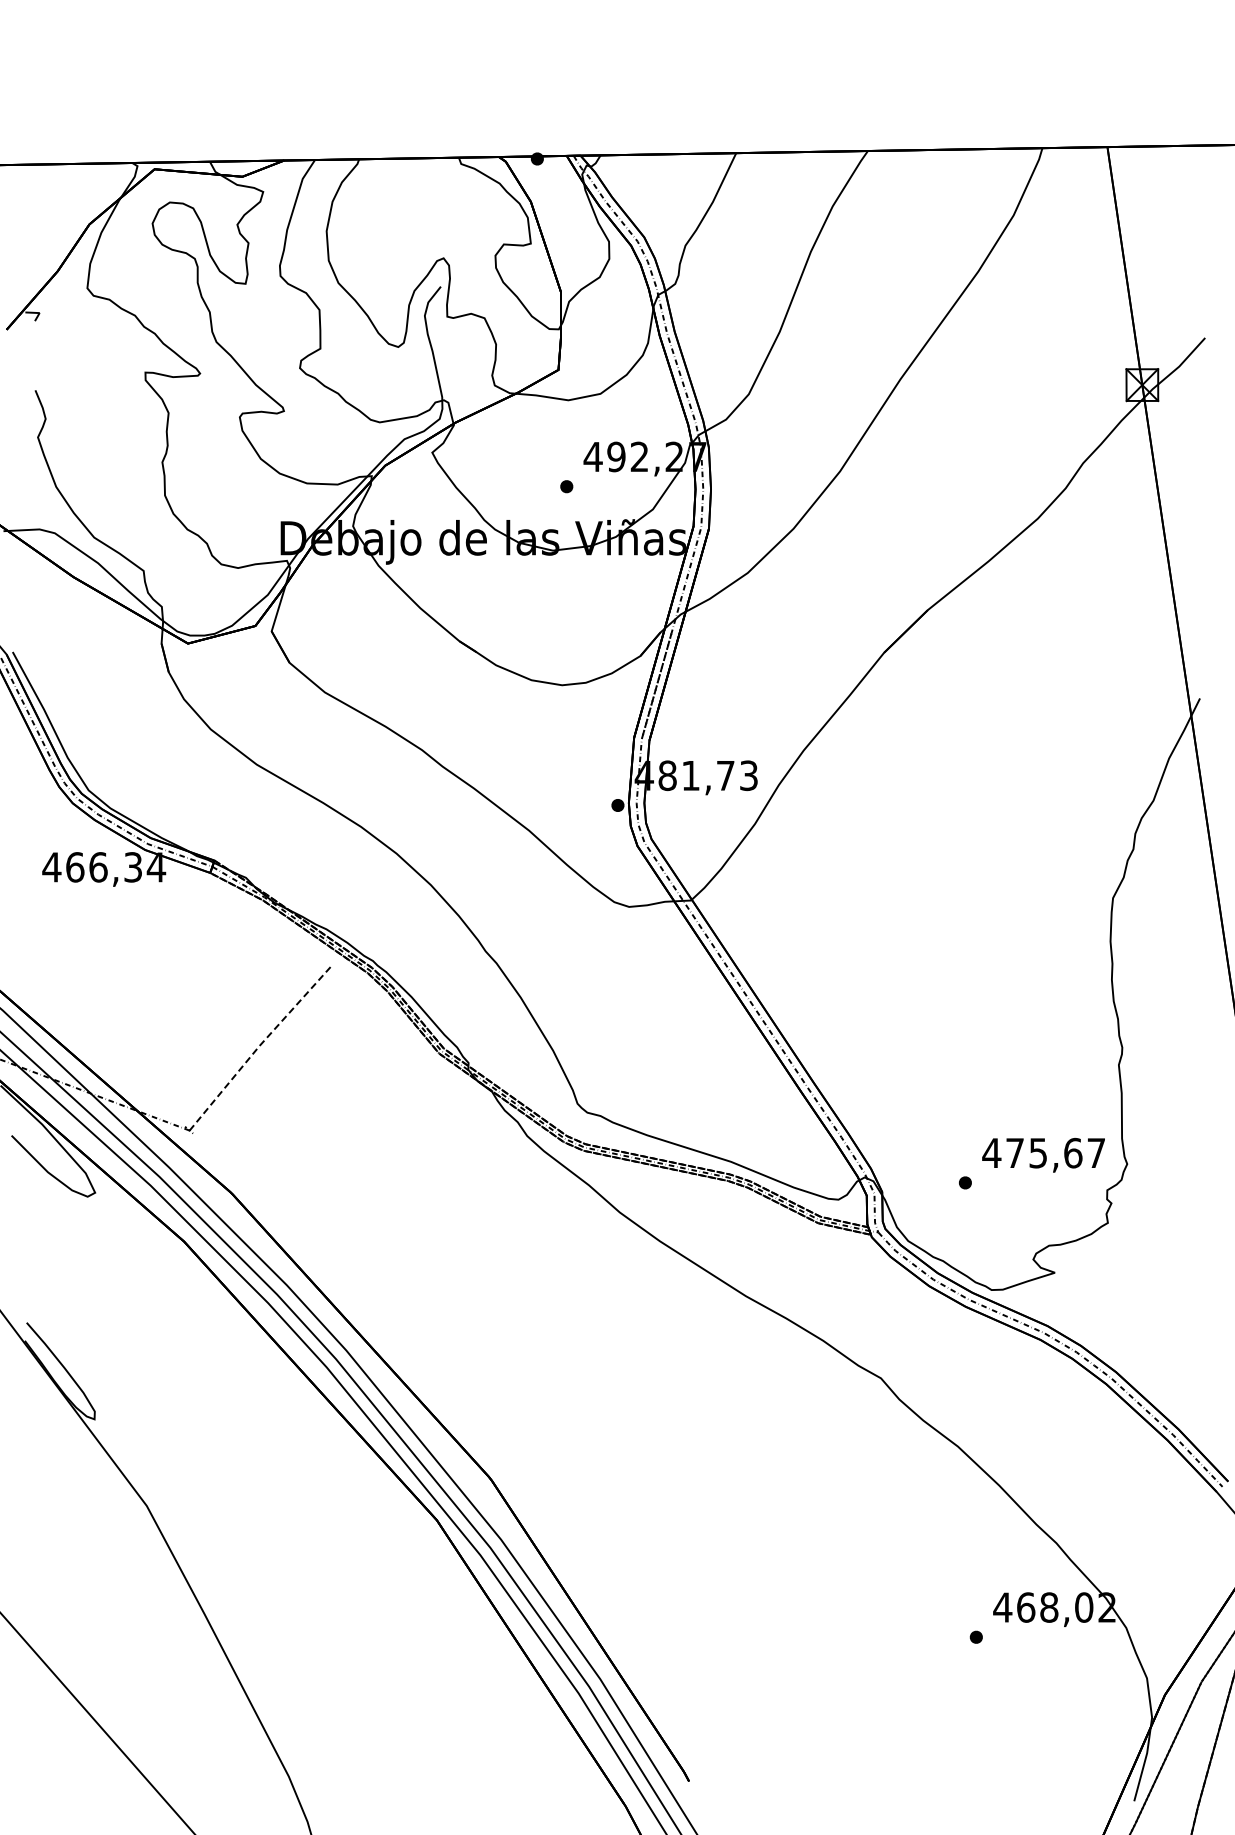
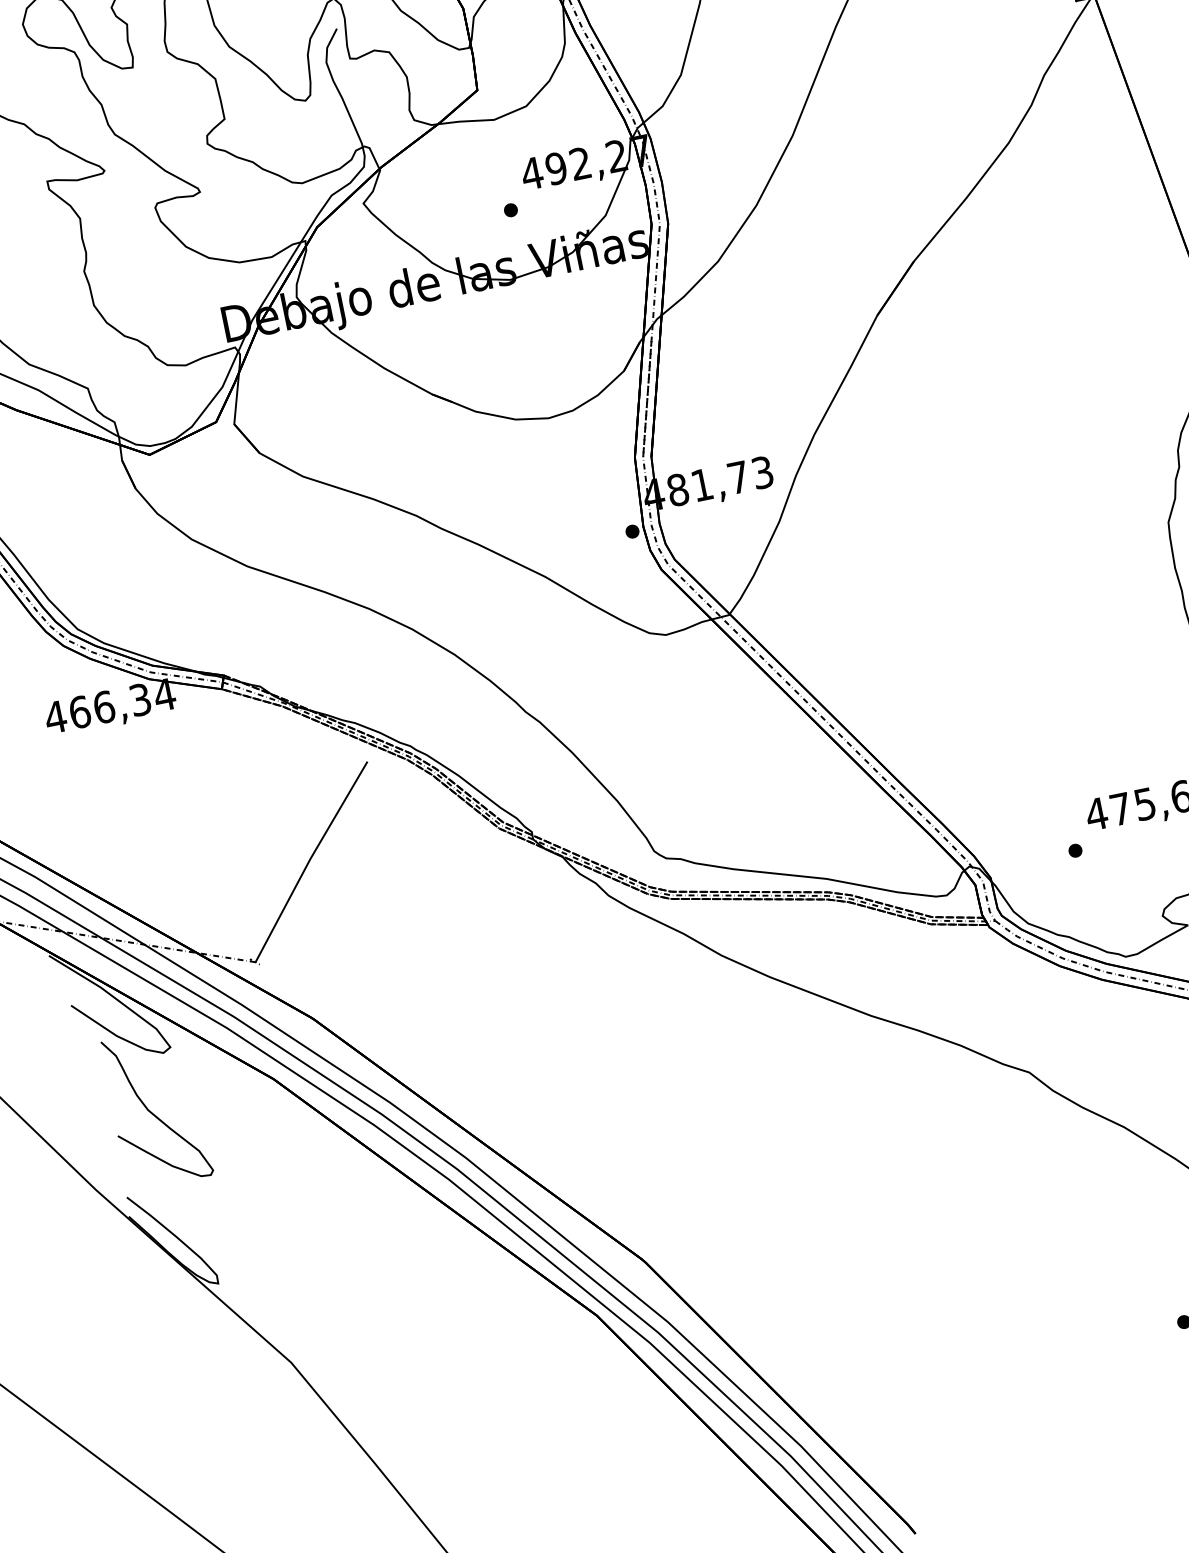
line: (259, 1046) -> (310, 859), dashed -> solid
curve: (66, 1249) -> (152, 1112), added

